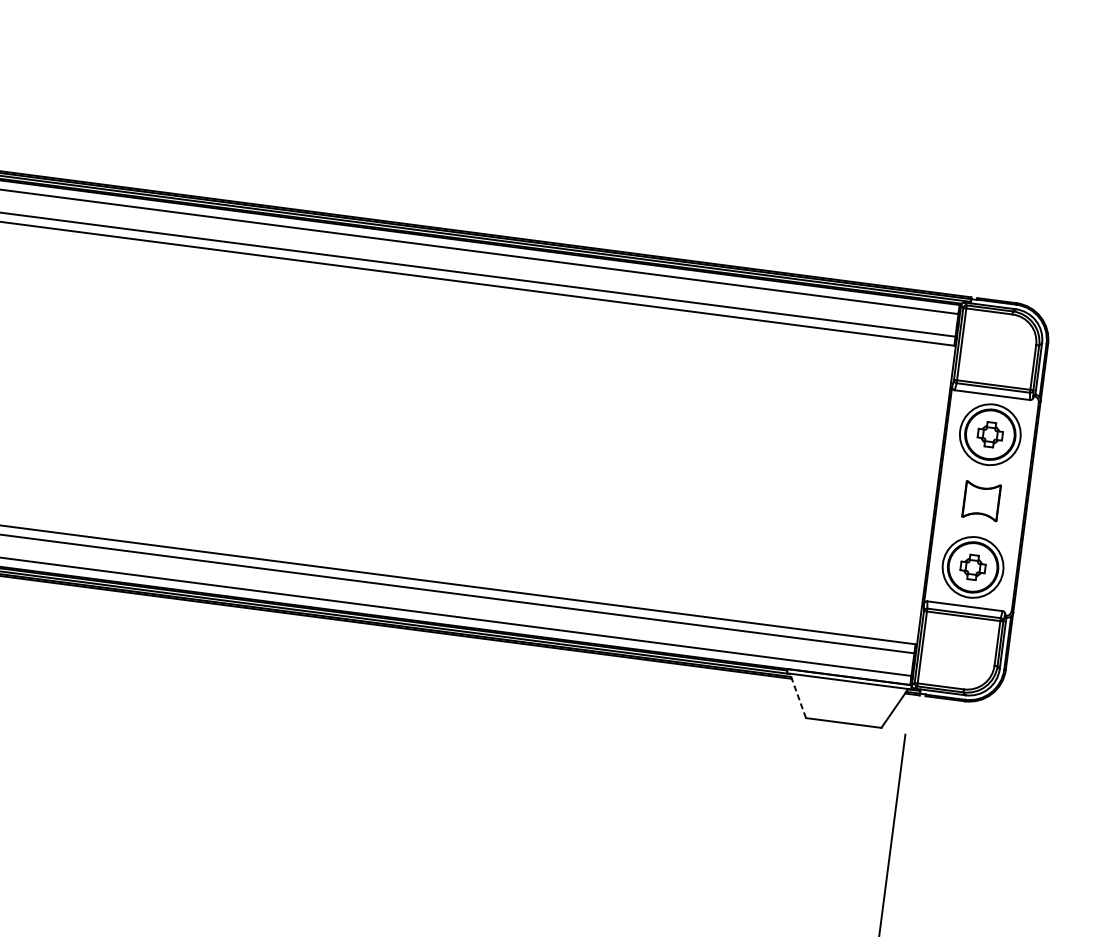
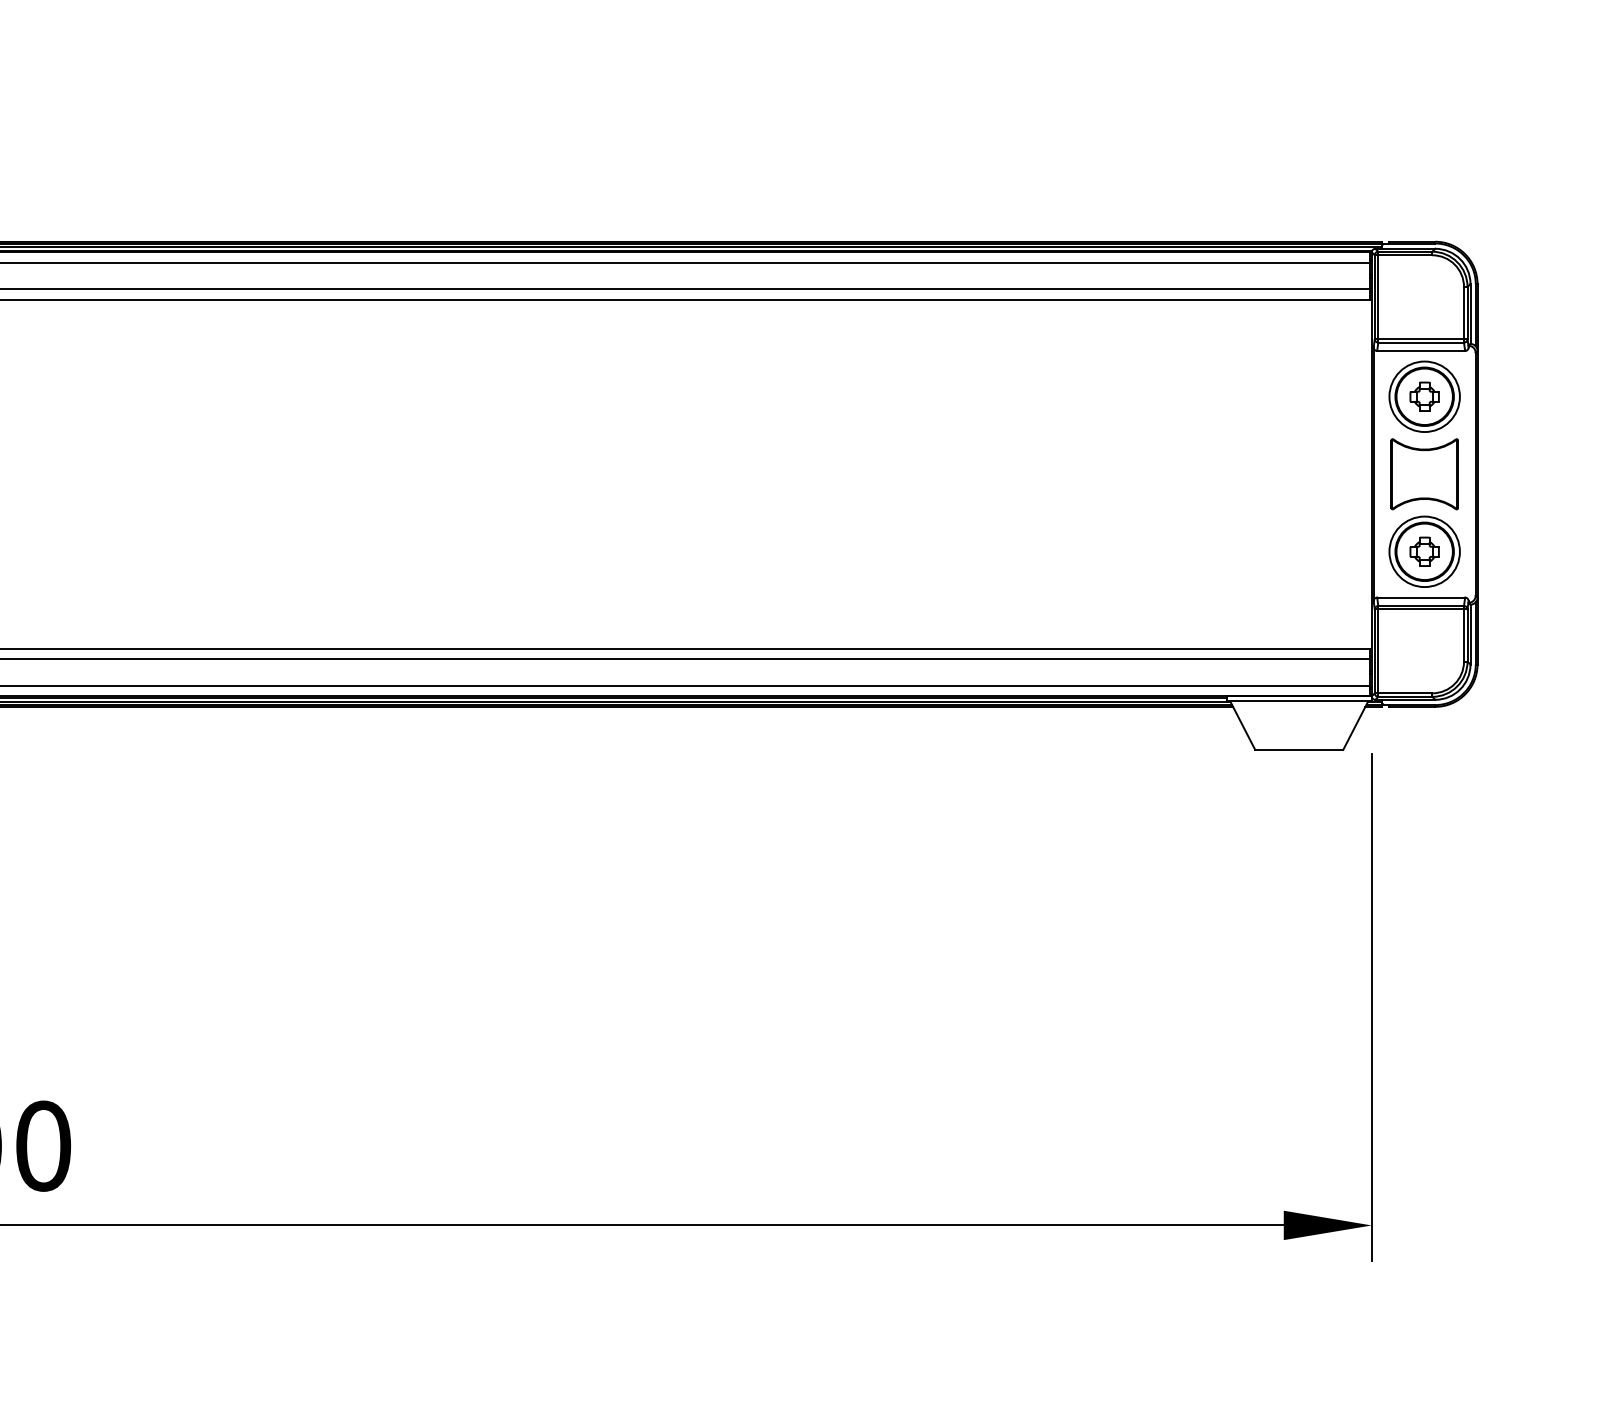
part: (981, 501) -> (1424, 474), size x1.67
line: (797, 695) -> (1242, 725), dashed -> solid

